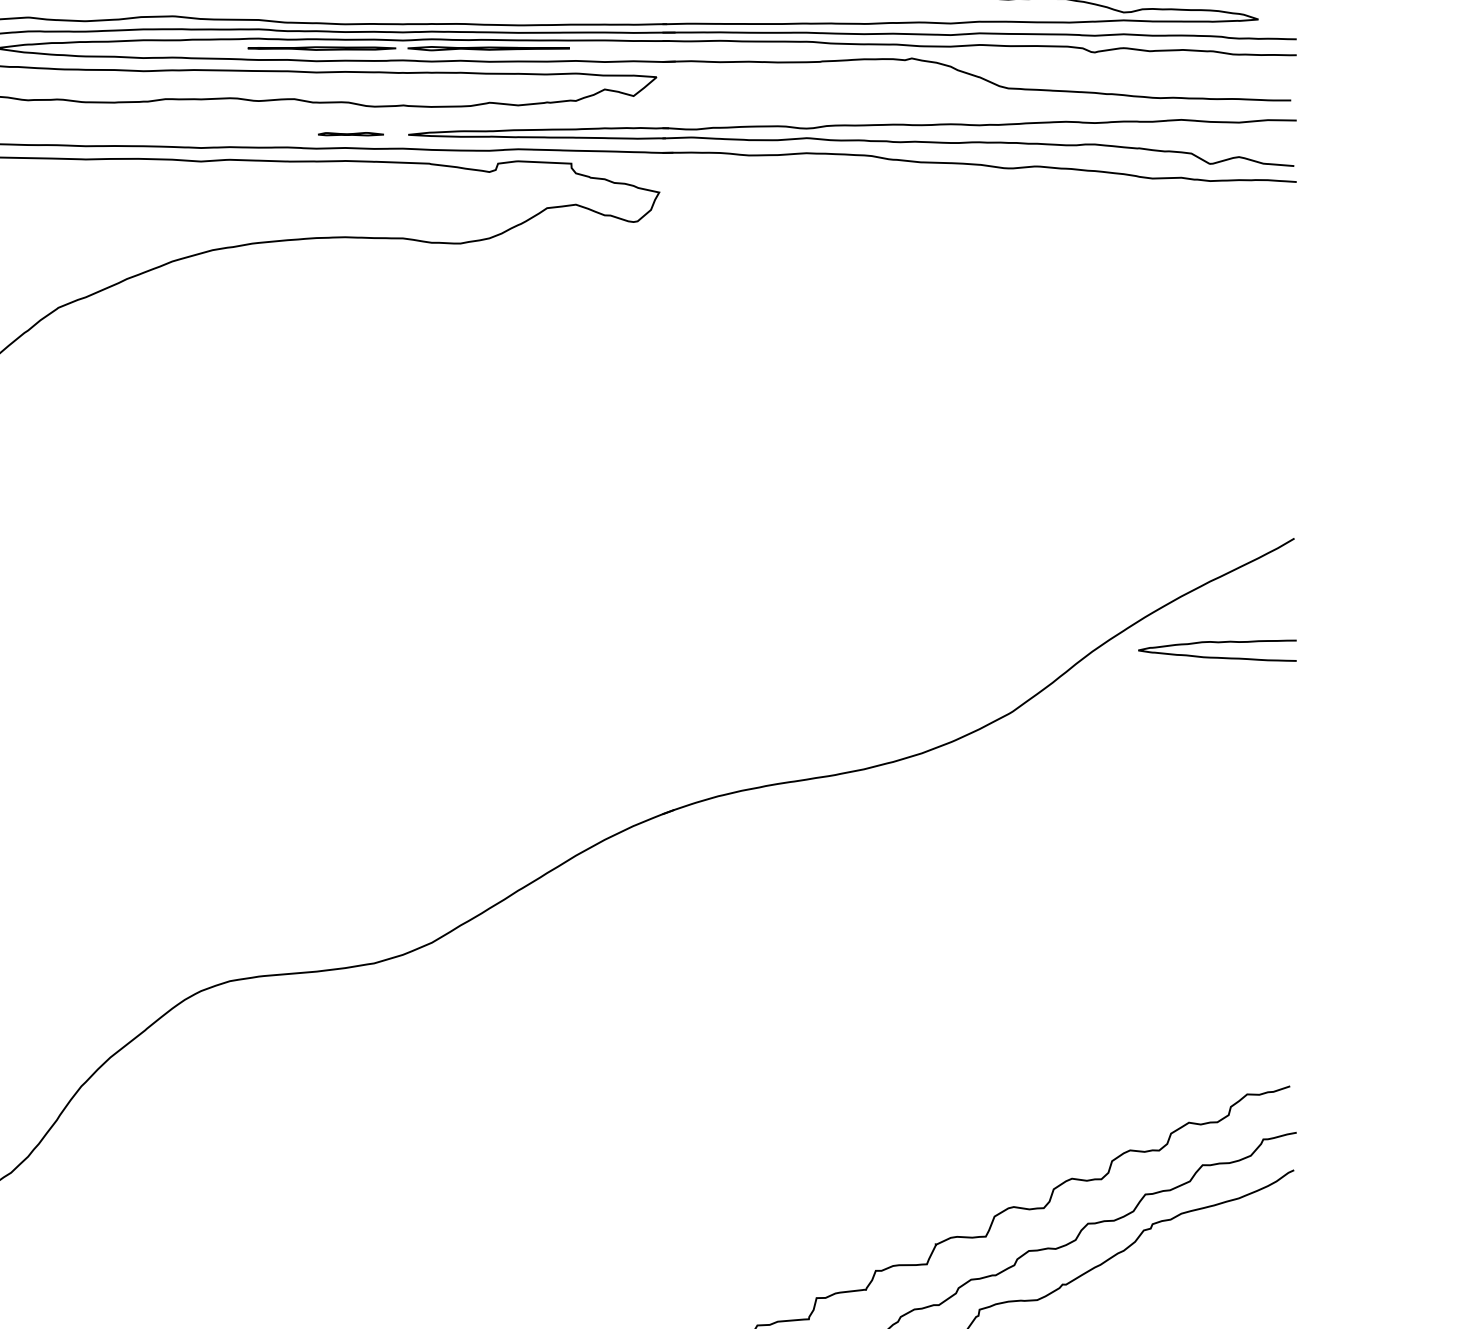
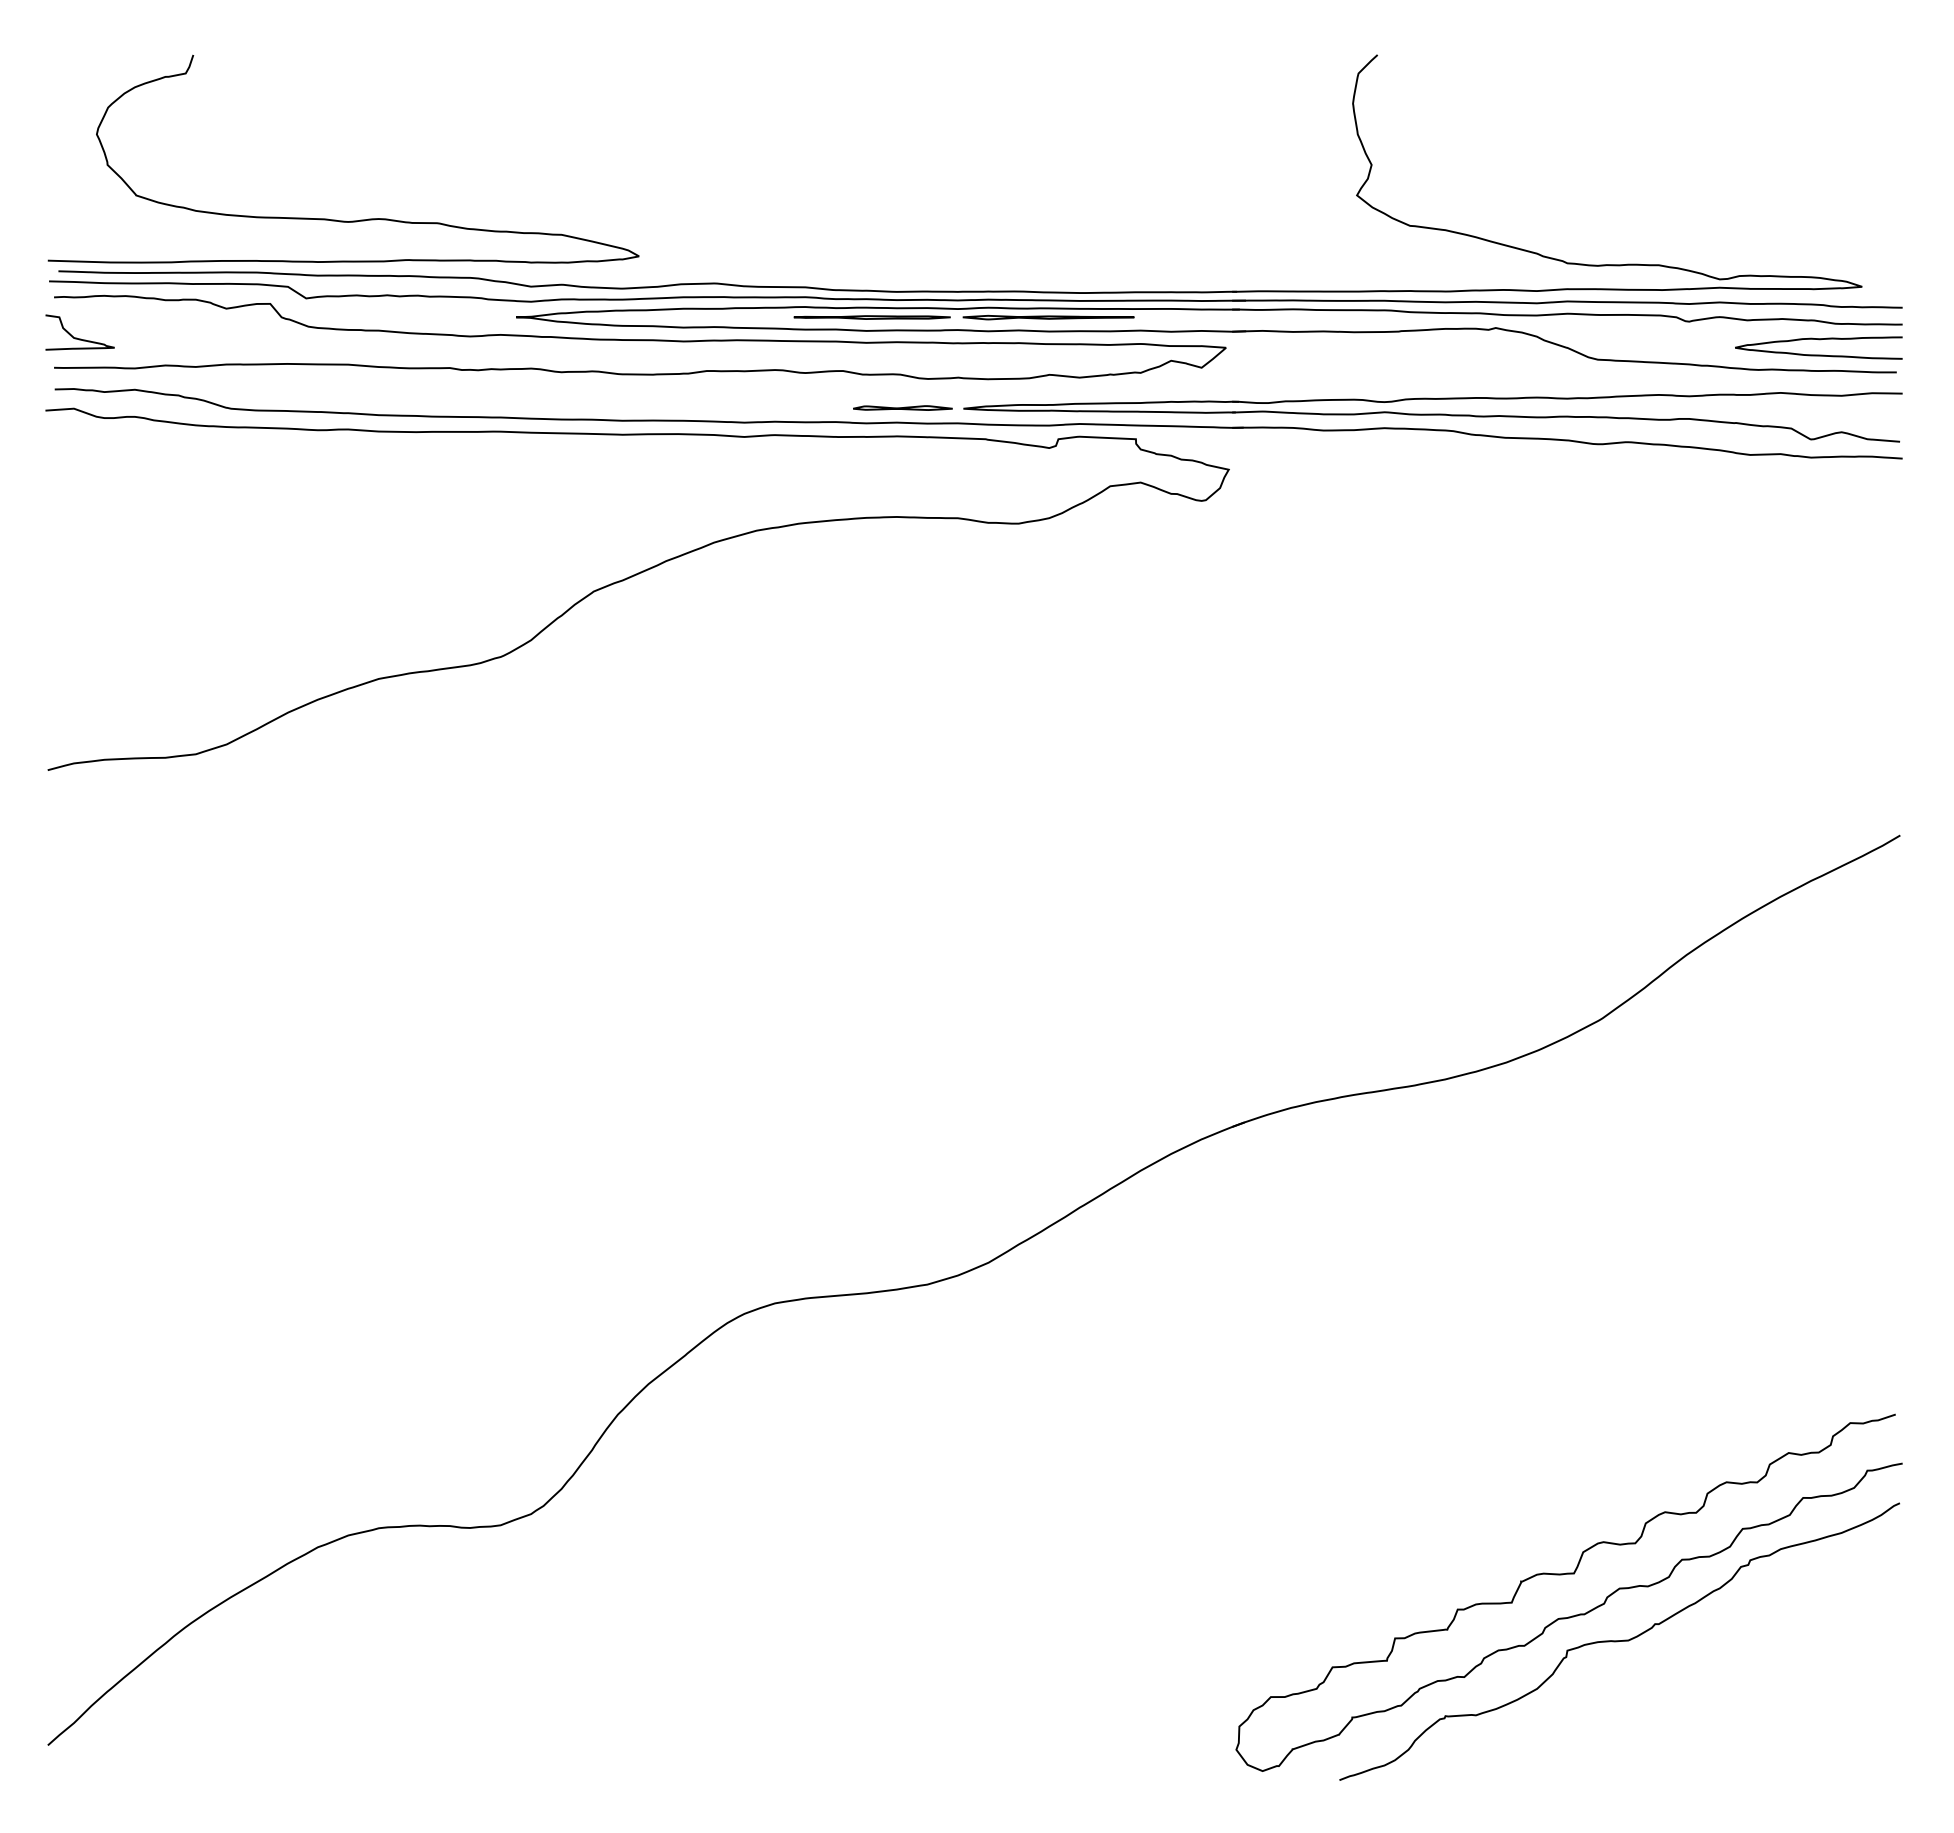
part: (350, 133) -> (902, 407), size x1.43
curve: (1217, 656) -> (1818, 354), moved

